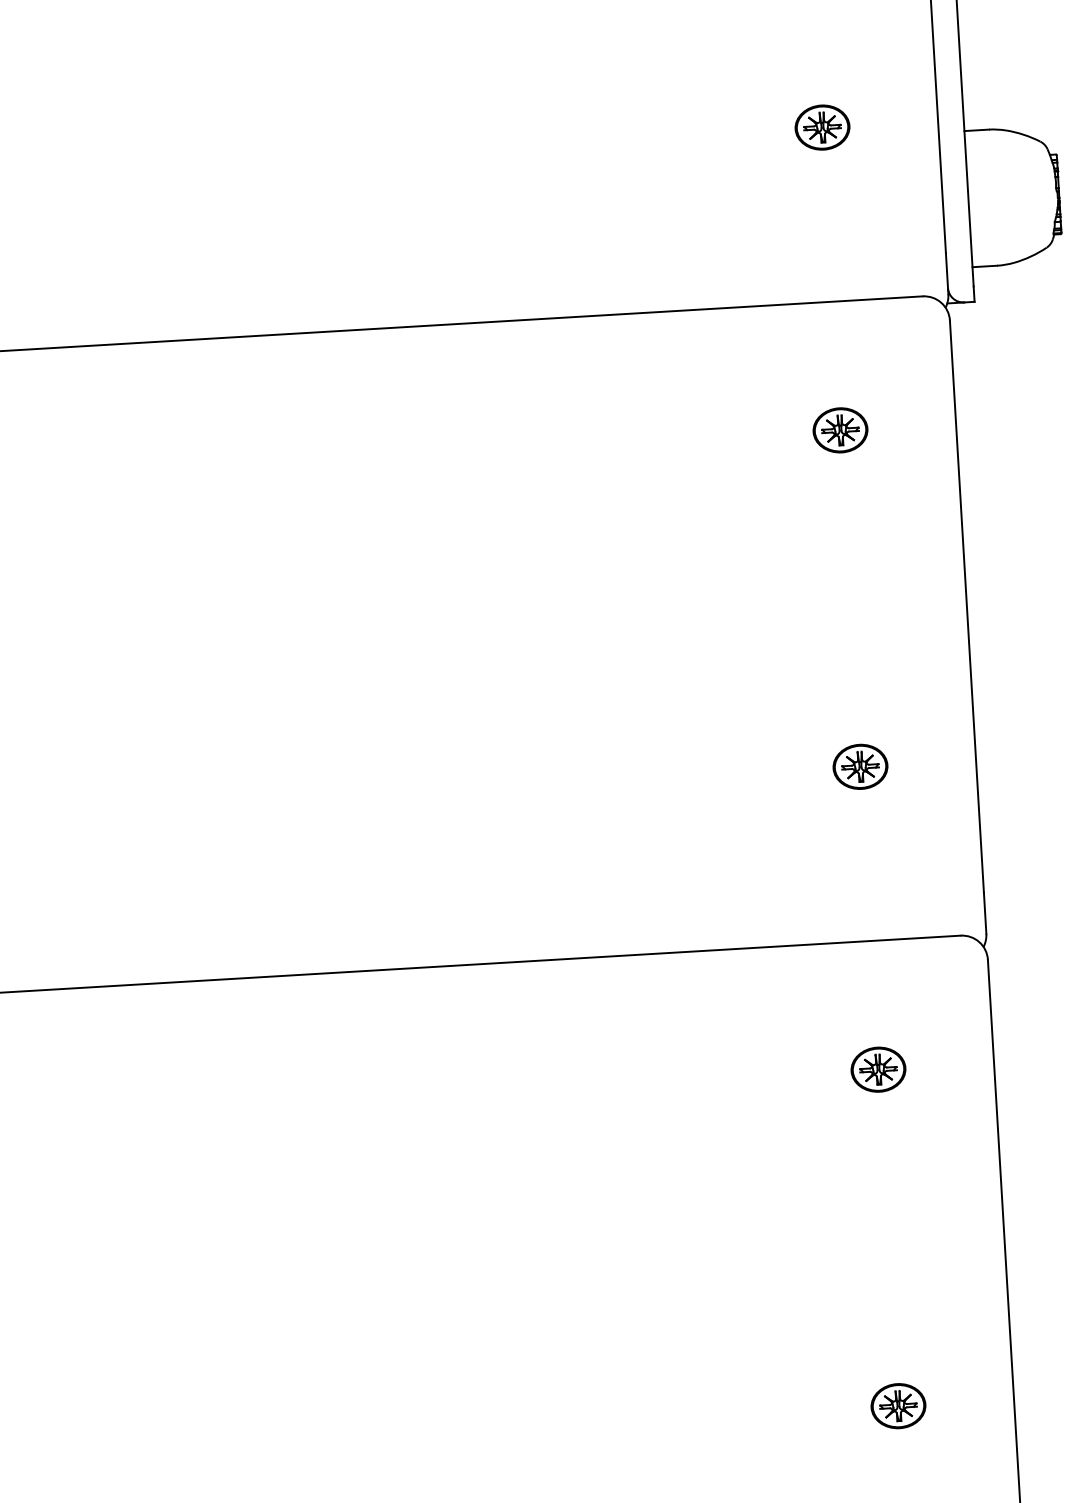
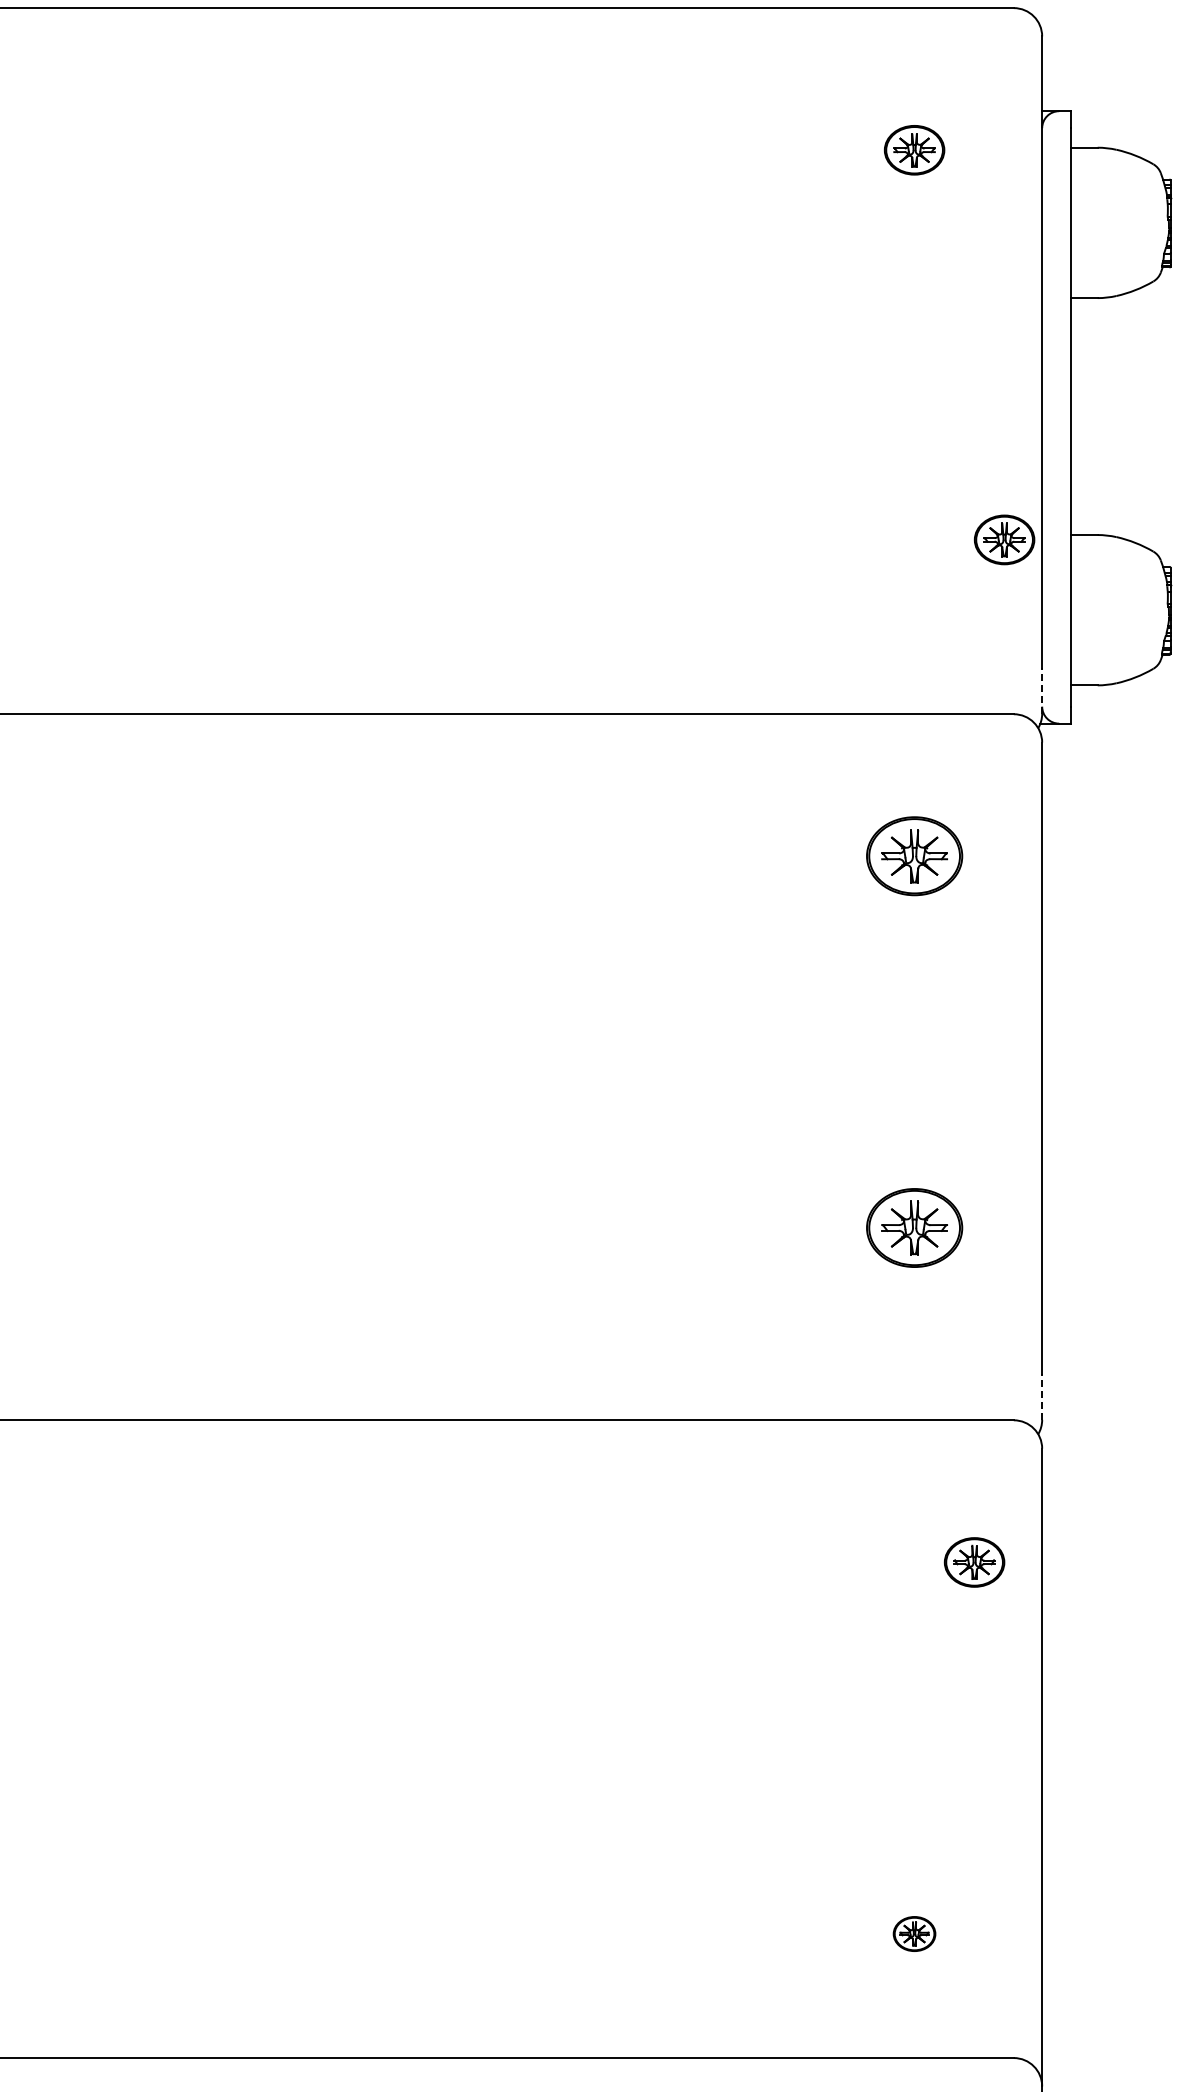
part: (822, 127) -> (1004, 539), moved
line: (947, 274) -> (1042, 691), solid -> dashed
part: (840, 430) -> (914, 856), size x1.6
part: (860, 766) -> (914, 1227), size x1.6
line: (985, 913) -> (1042, 1397), solid -> dashed
part: (878, 1069) -> (974, 1562), moved
part: (898, 1405) -> (914, 1933), size x0.7

